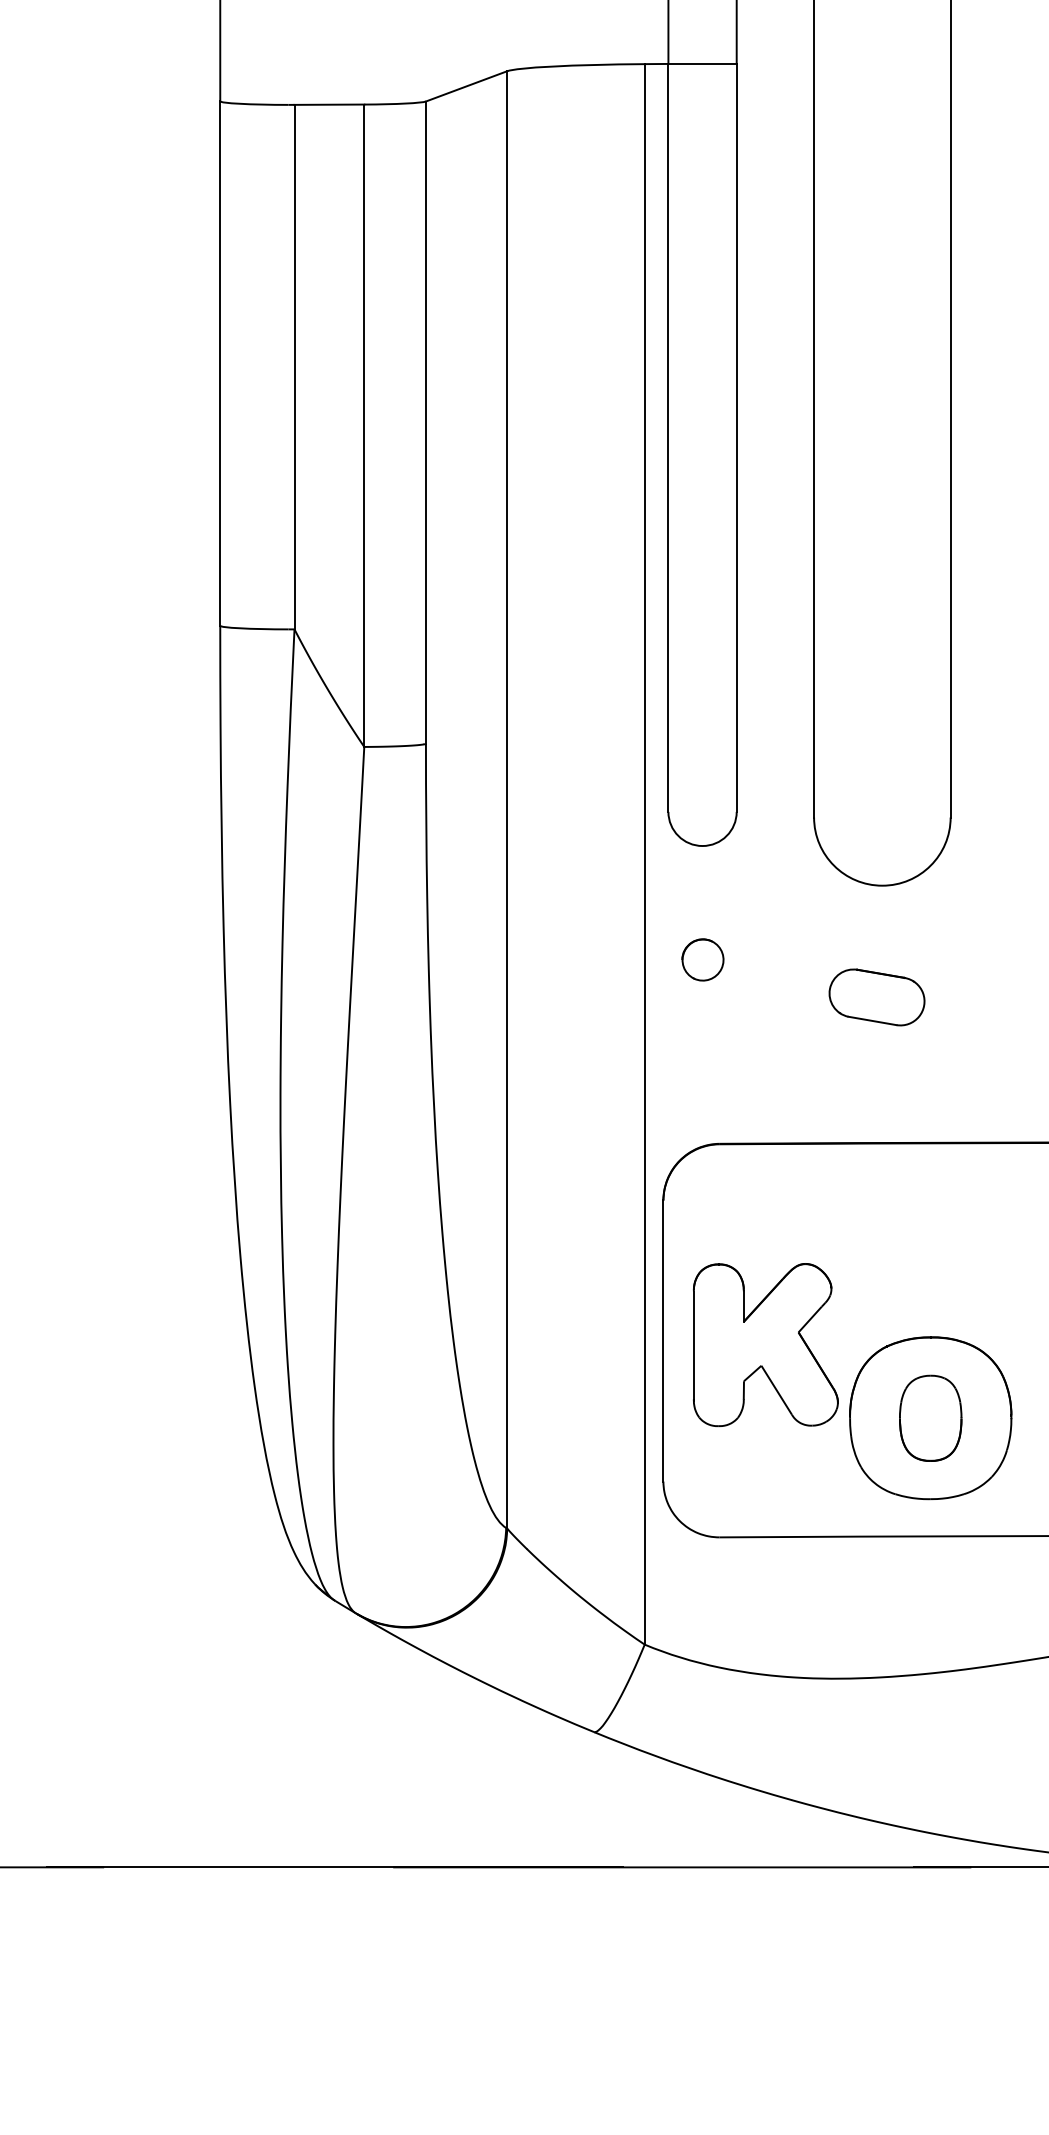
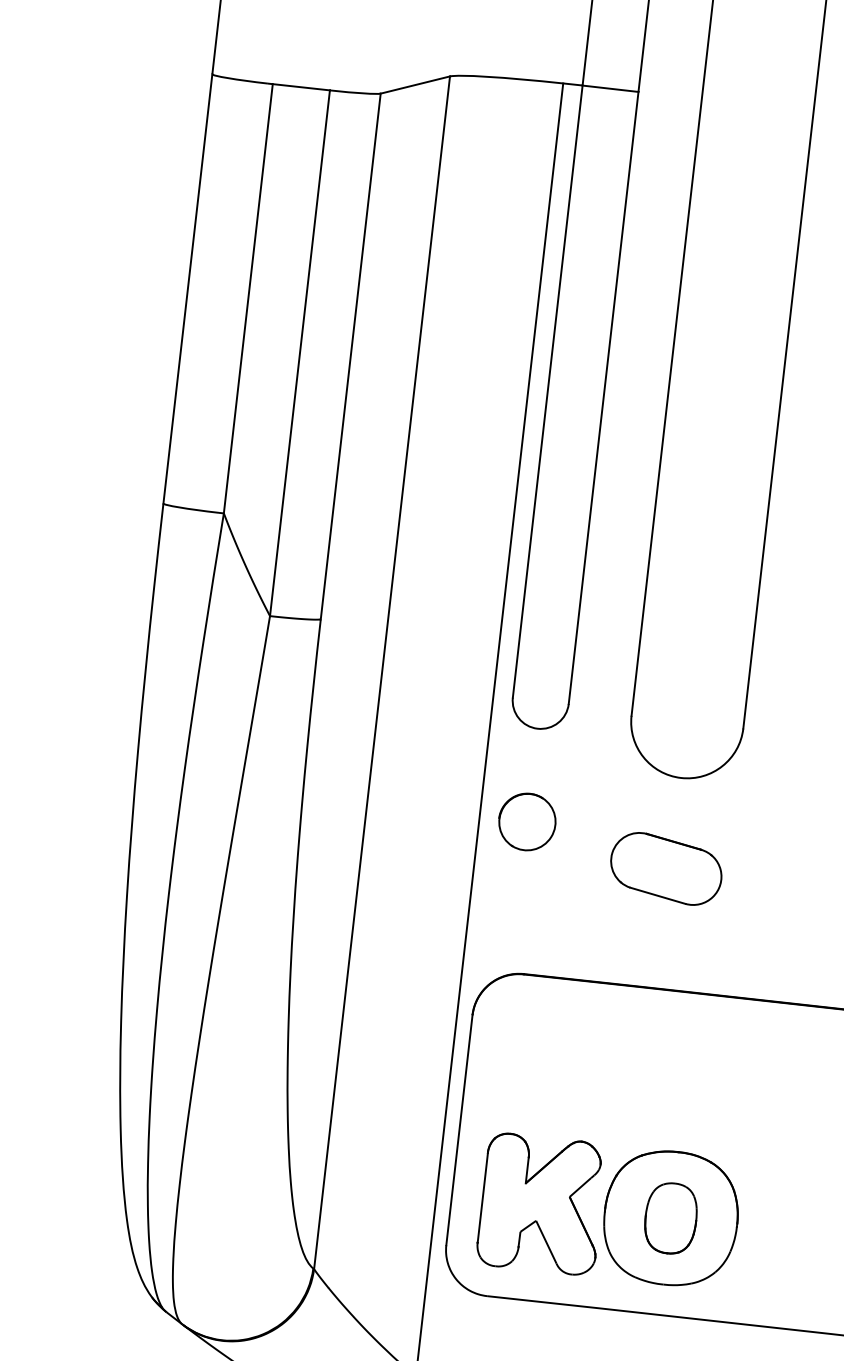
part: (702, 959) -> (527, 821), size x1.67
part: (876, 997) -> (665, 868), size x1.43
part: (765, 1344) -> (541, 1203), moved

